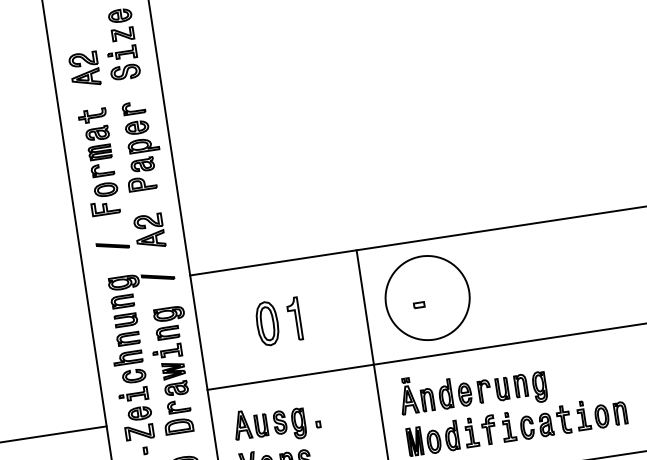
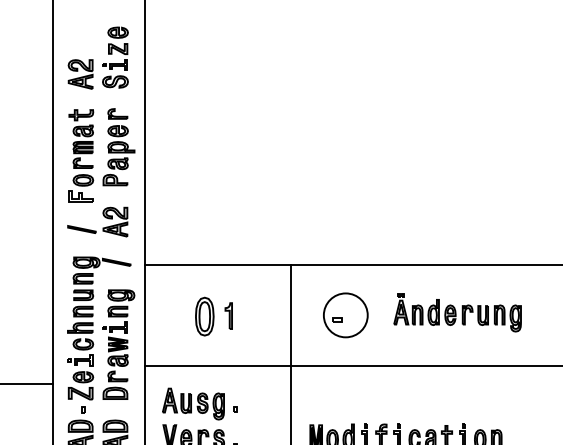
circle: (427, 297) -> (345, 314), size x0.6
part: (294, 318) -> (228, 315), size x0.7
part: (472, 390) -> (457, 312), moved

